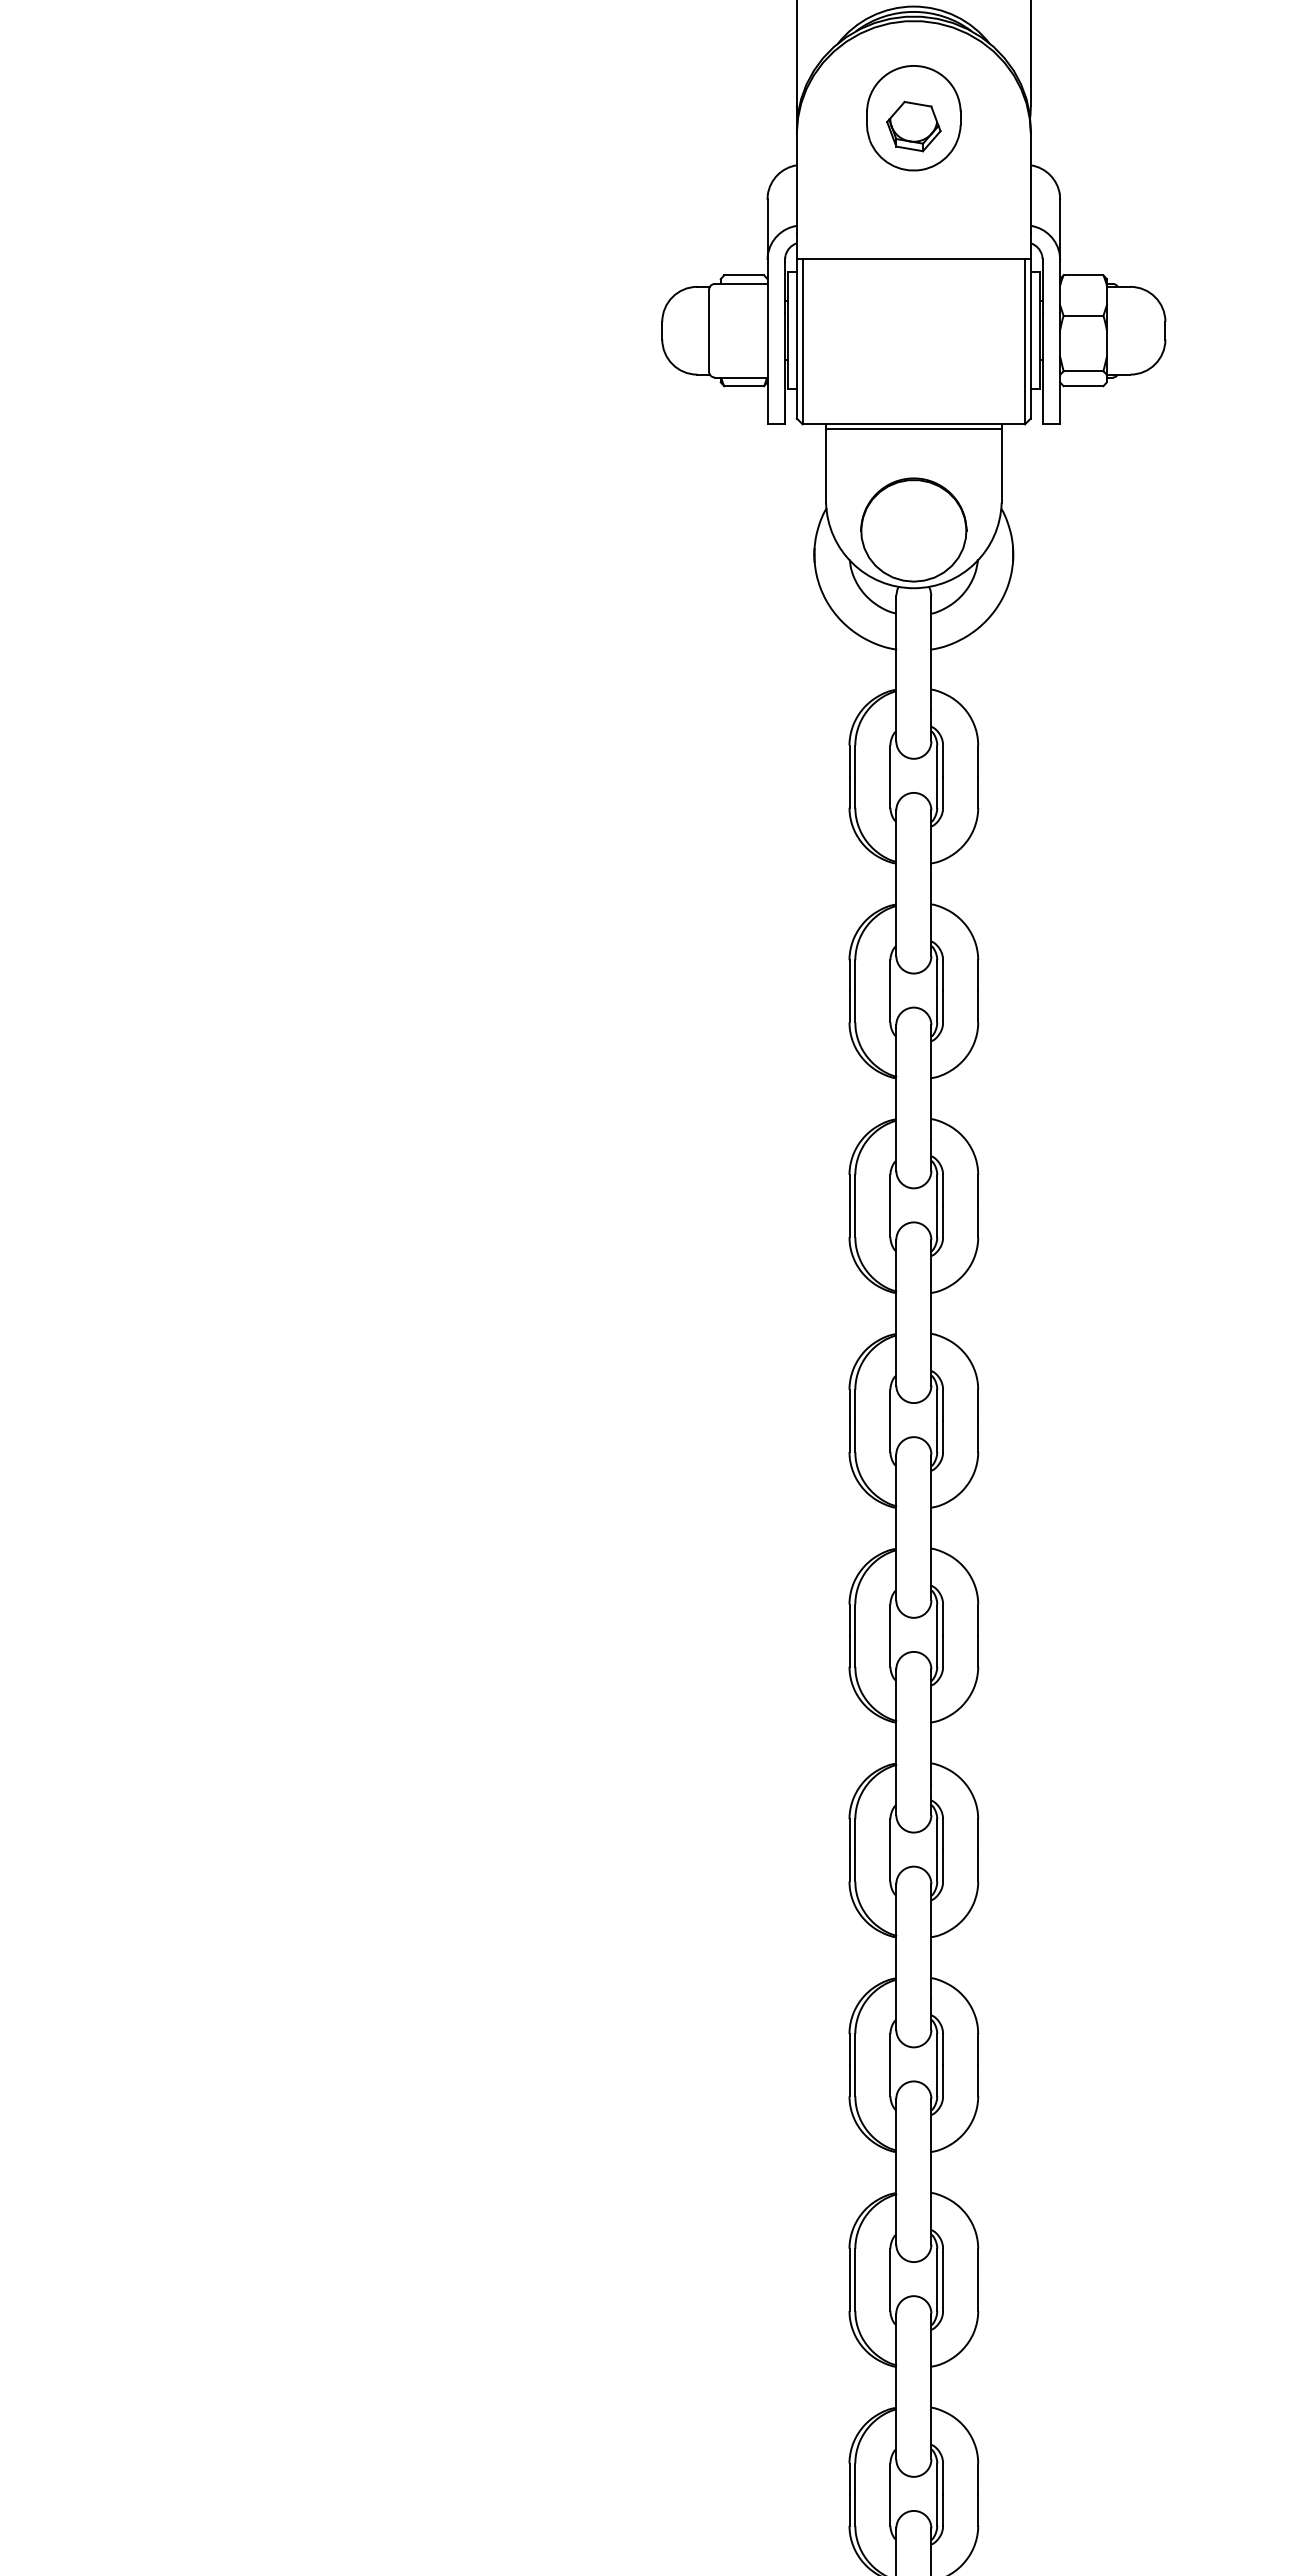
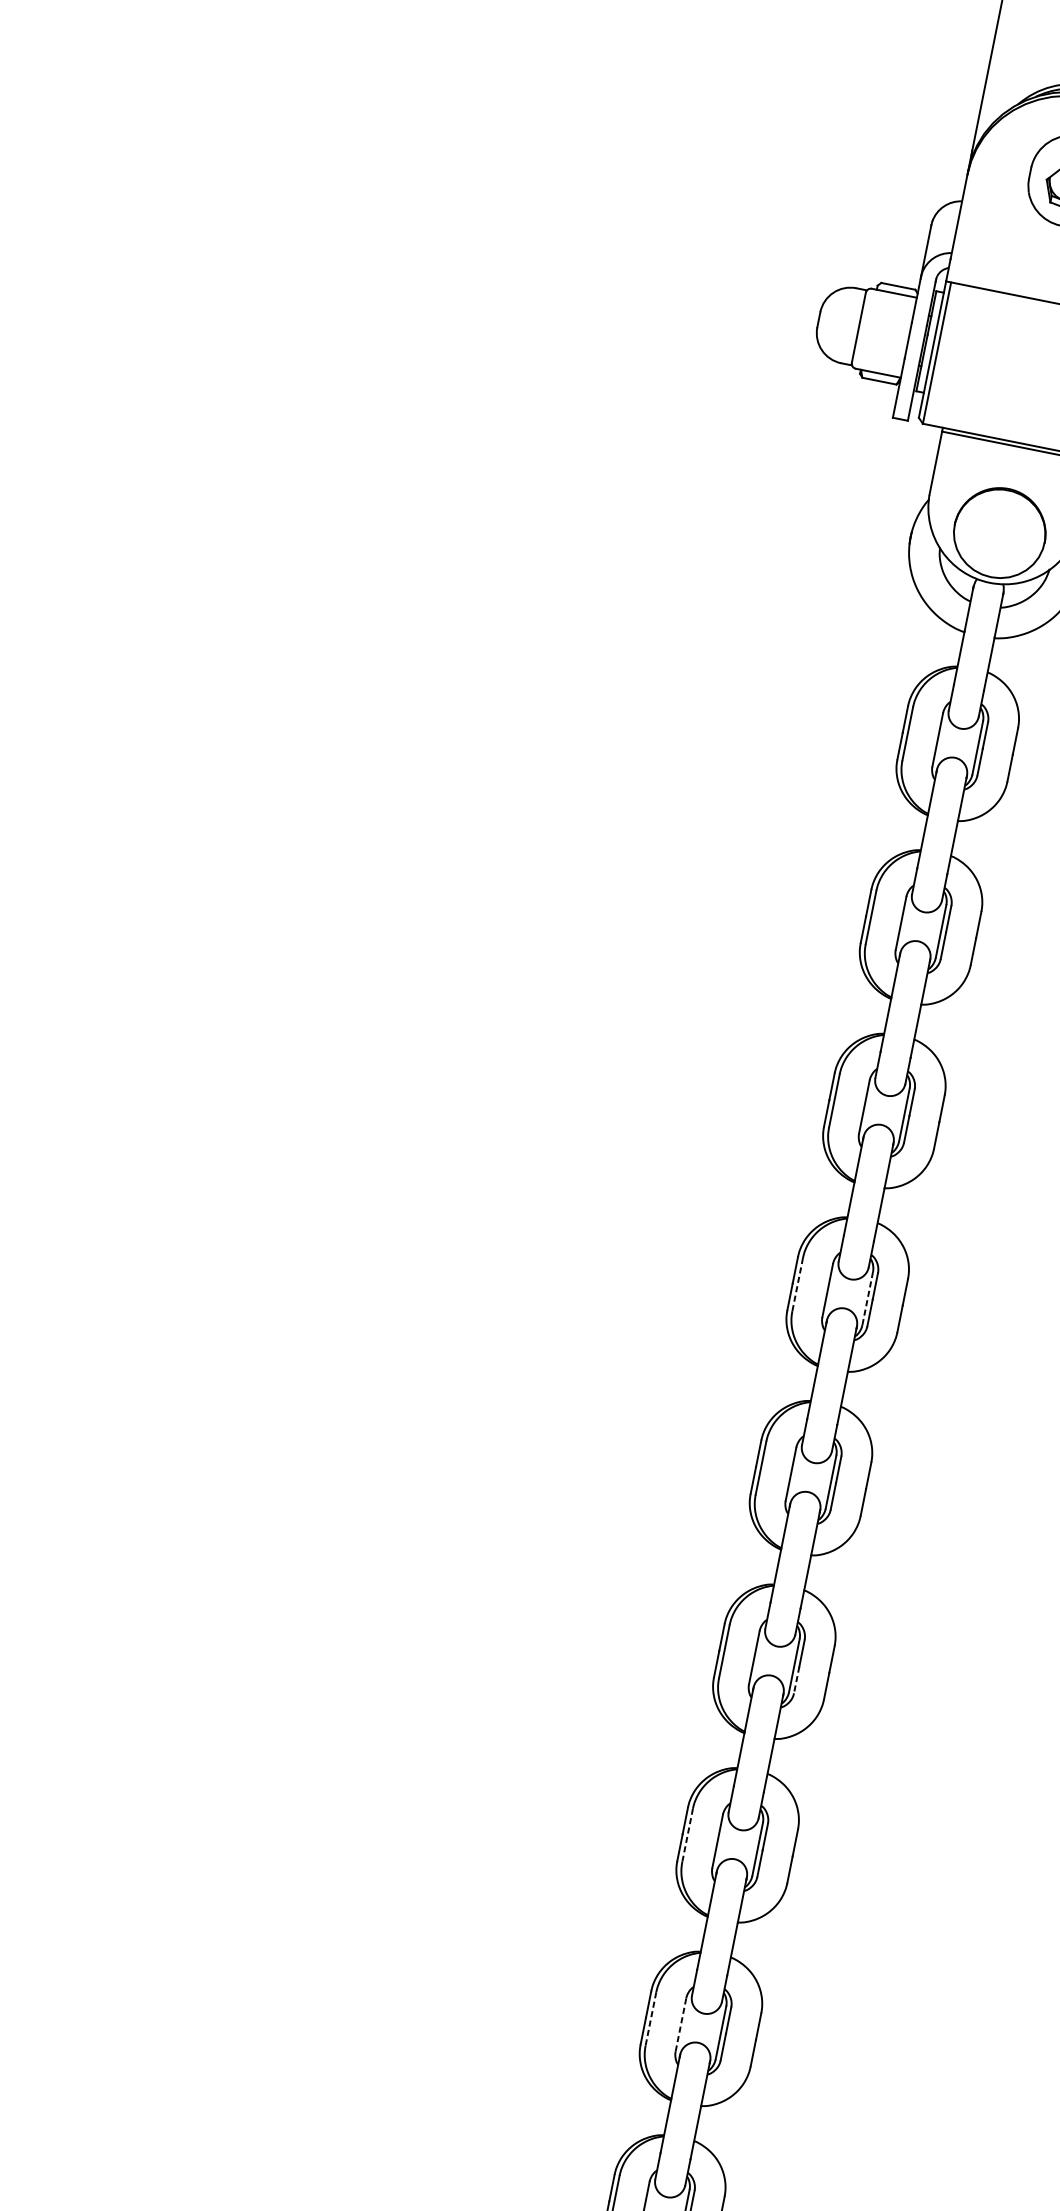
line: (855, 1421) -> (797, 1285), solid -> dashed
line: (937, 1421) -> (867, 1299), solid -> dashed
line: (943, 1865) -> (797, 1679), solid -> dashed
line: (855, 2065) -> (687, 1835), solid -> dashed
line: (890, 2279) -> (681, 2024), solid -> dashed
line: (855, 2280) -> (651, 2019), solid -> dashed

